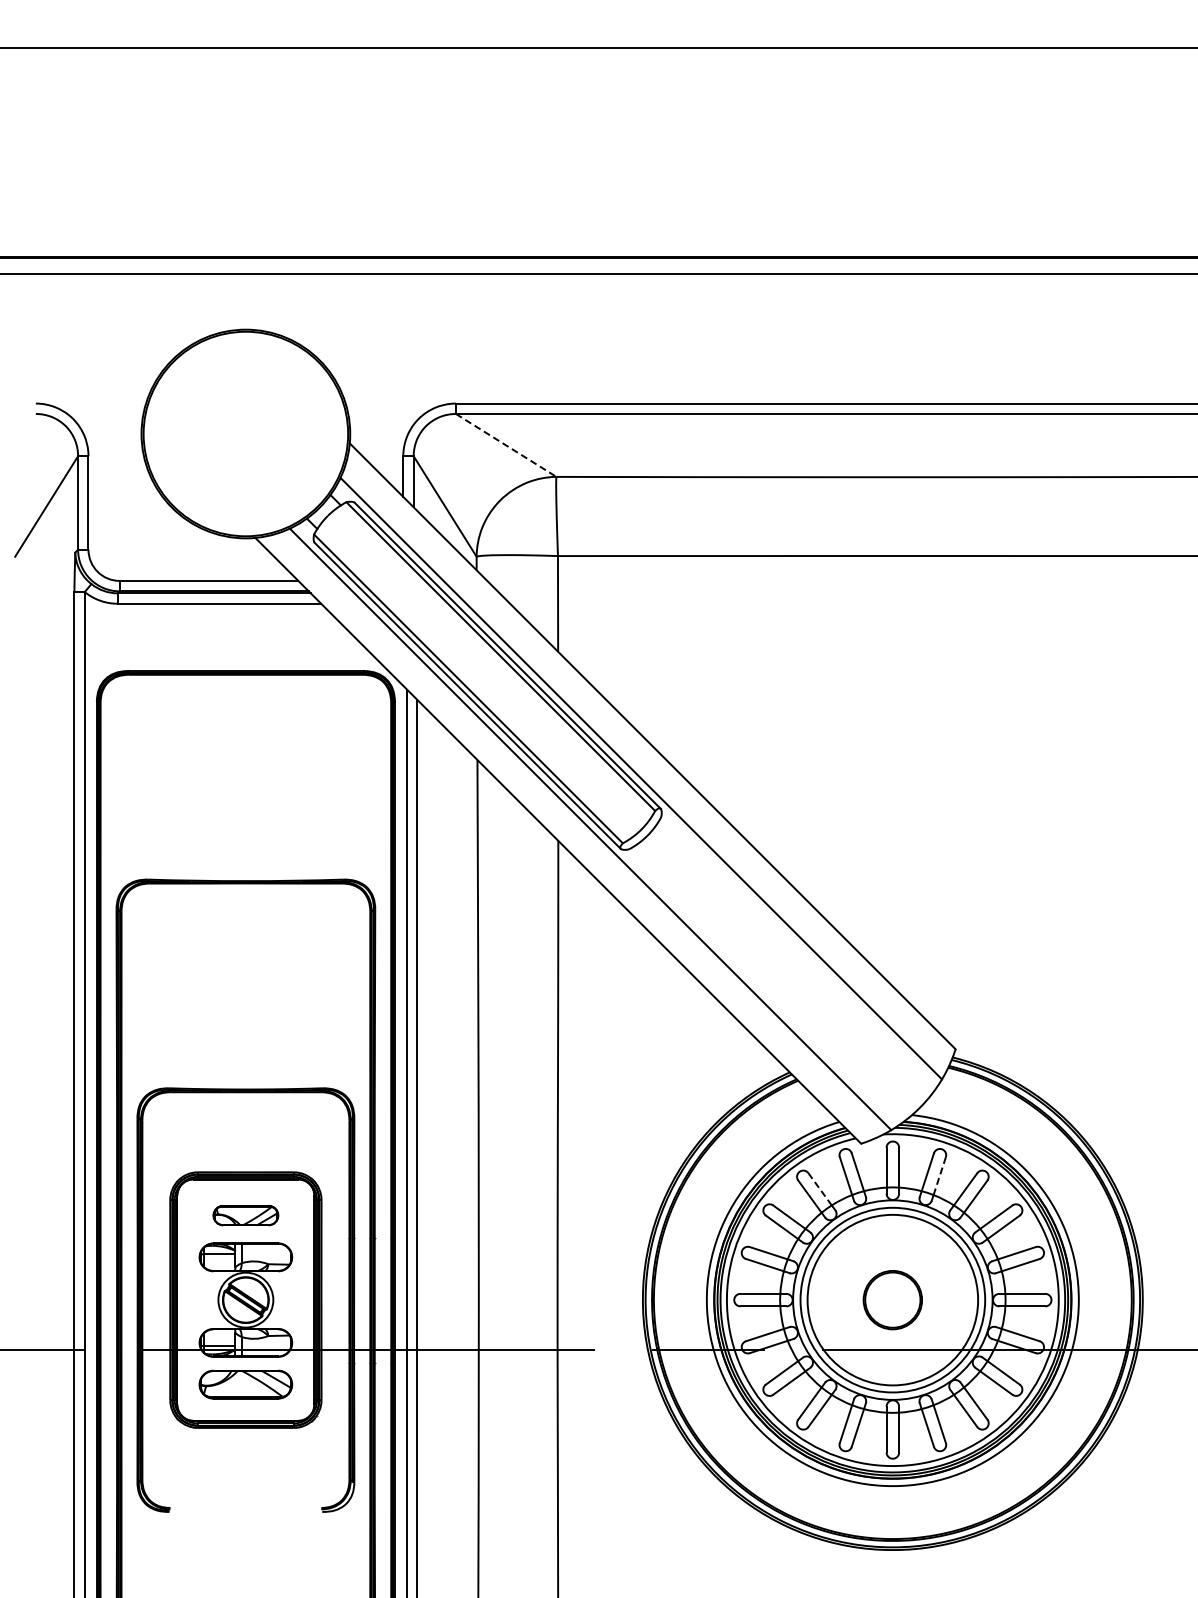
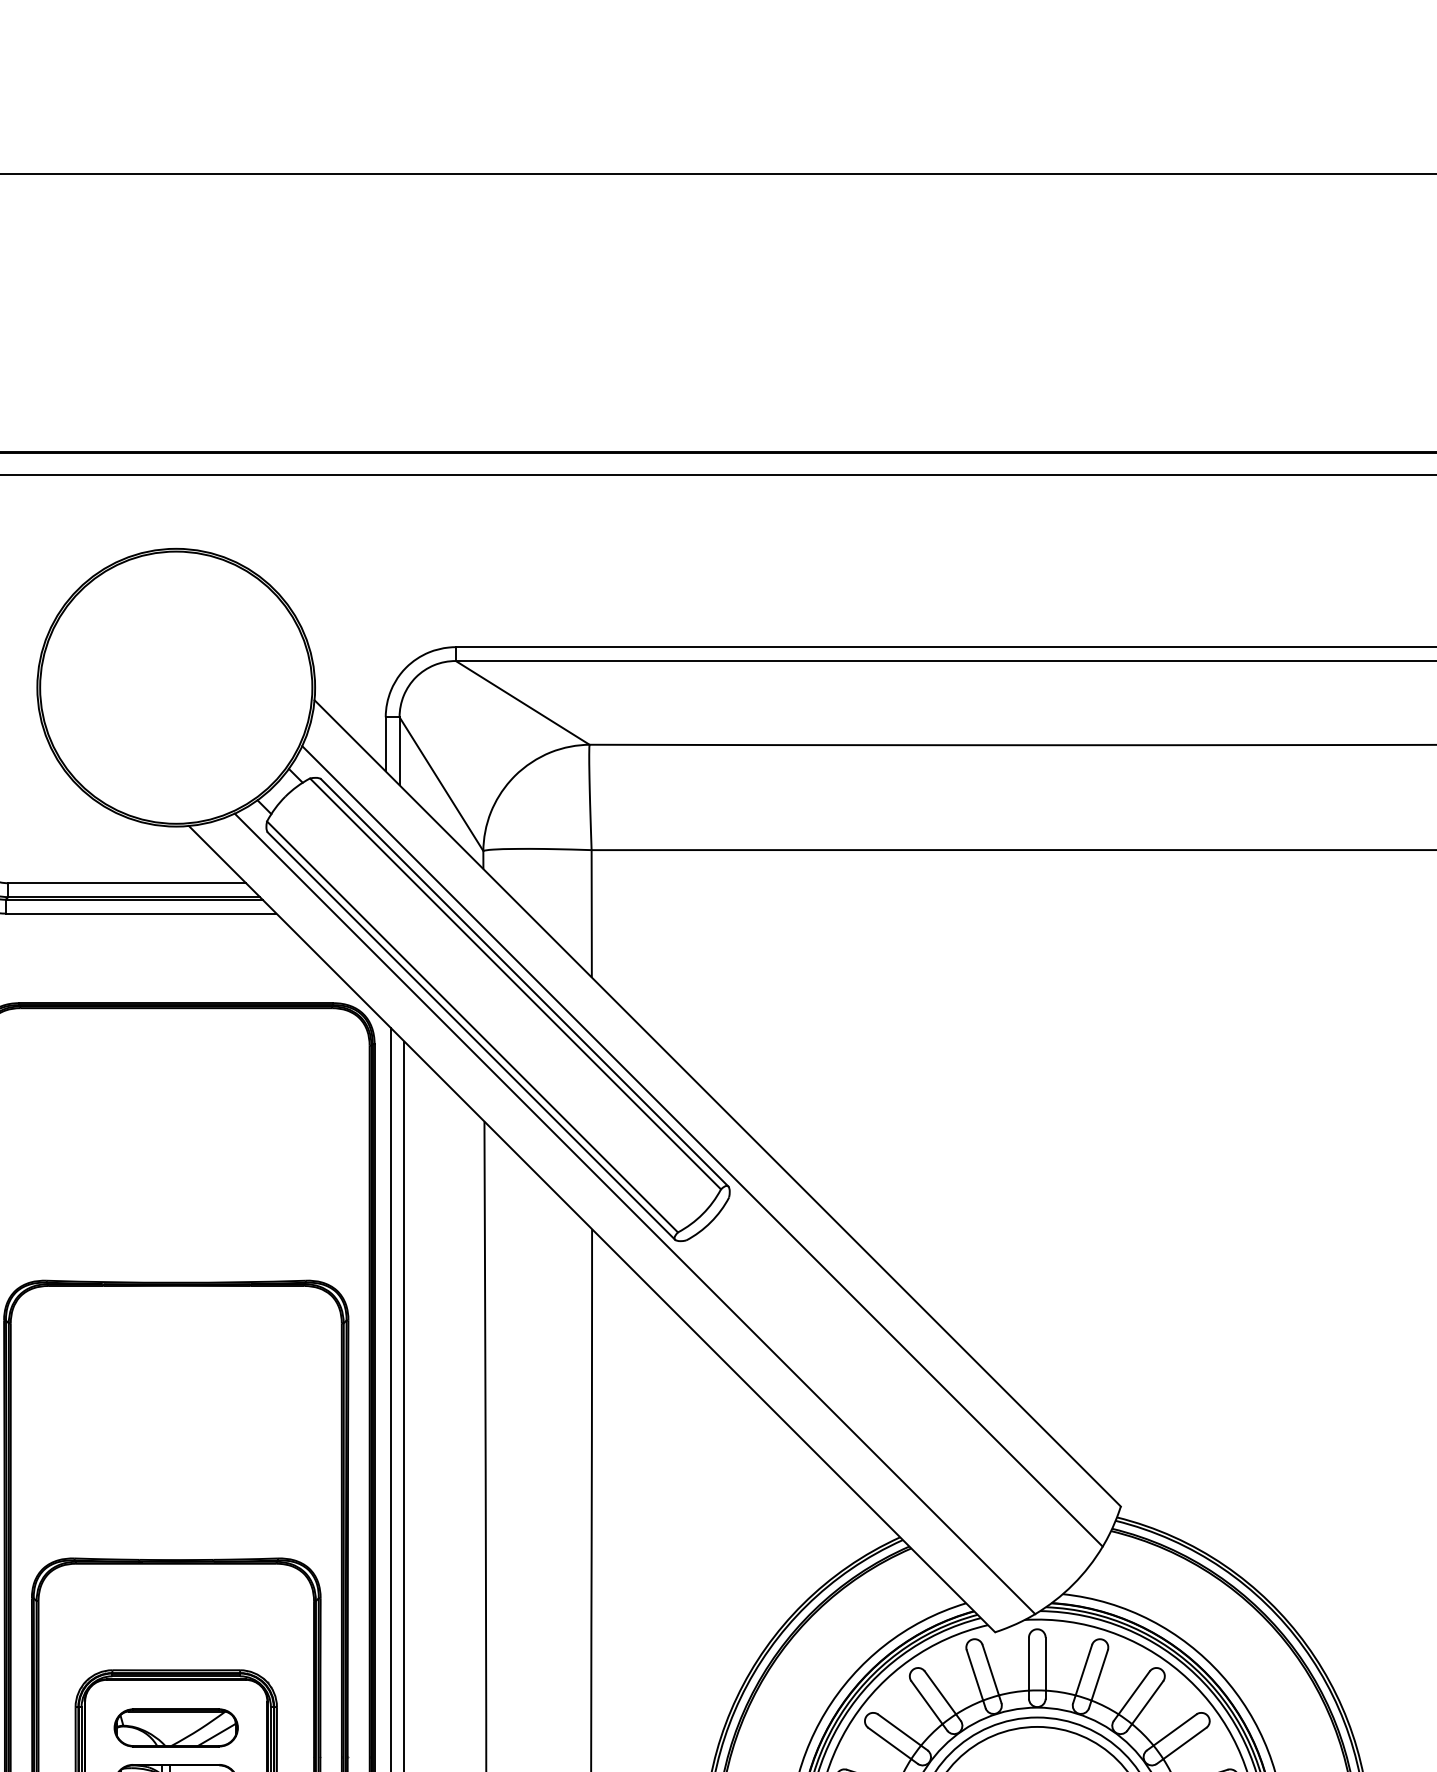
line: (506, 445) -> (523, 702), dashed -> solid
line: (939, 1176) -> (1099, 1675), dashed -> solid
line: (820, 1189) -> (941, 1693), dashed -> solid
part: (245, 1215) -> (175, 1727), size x1.43

